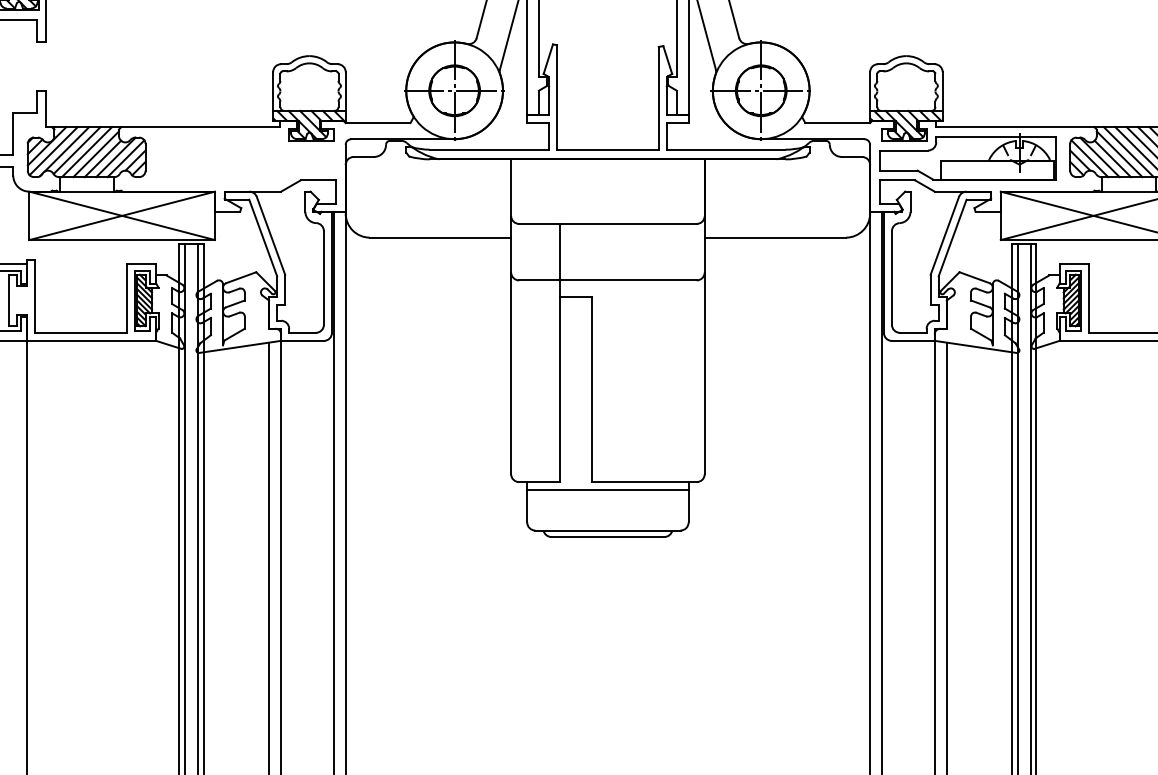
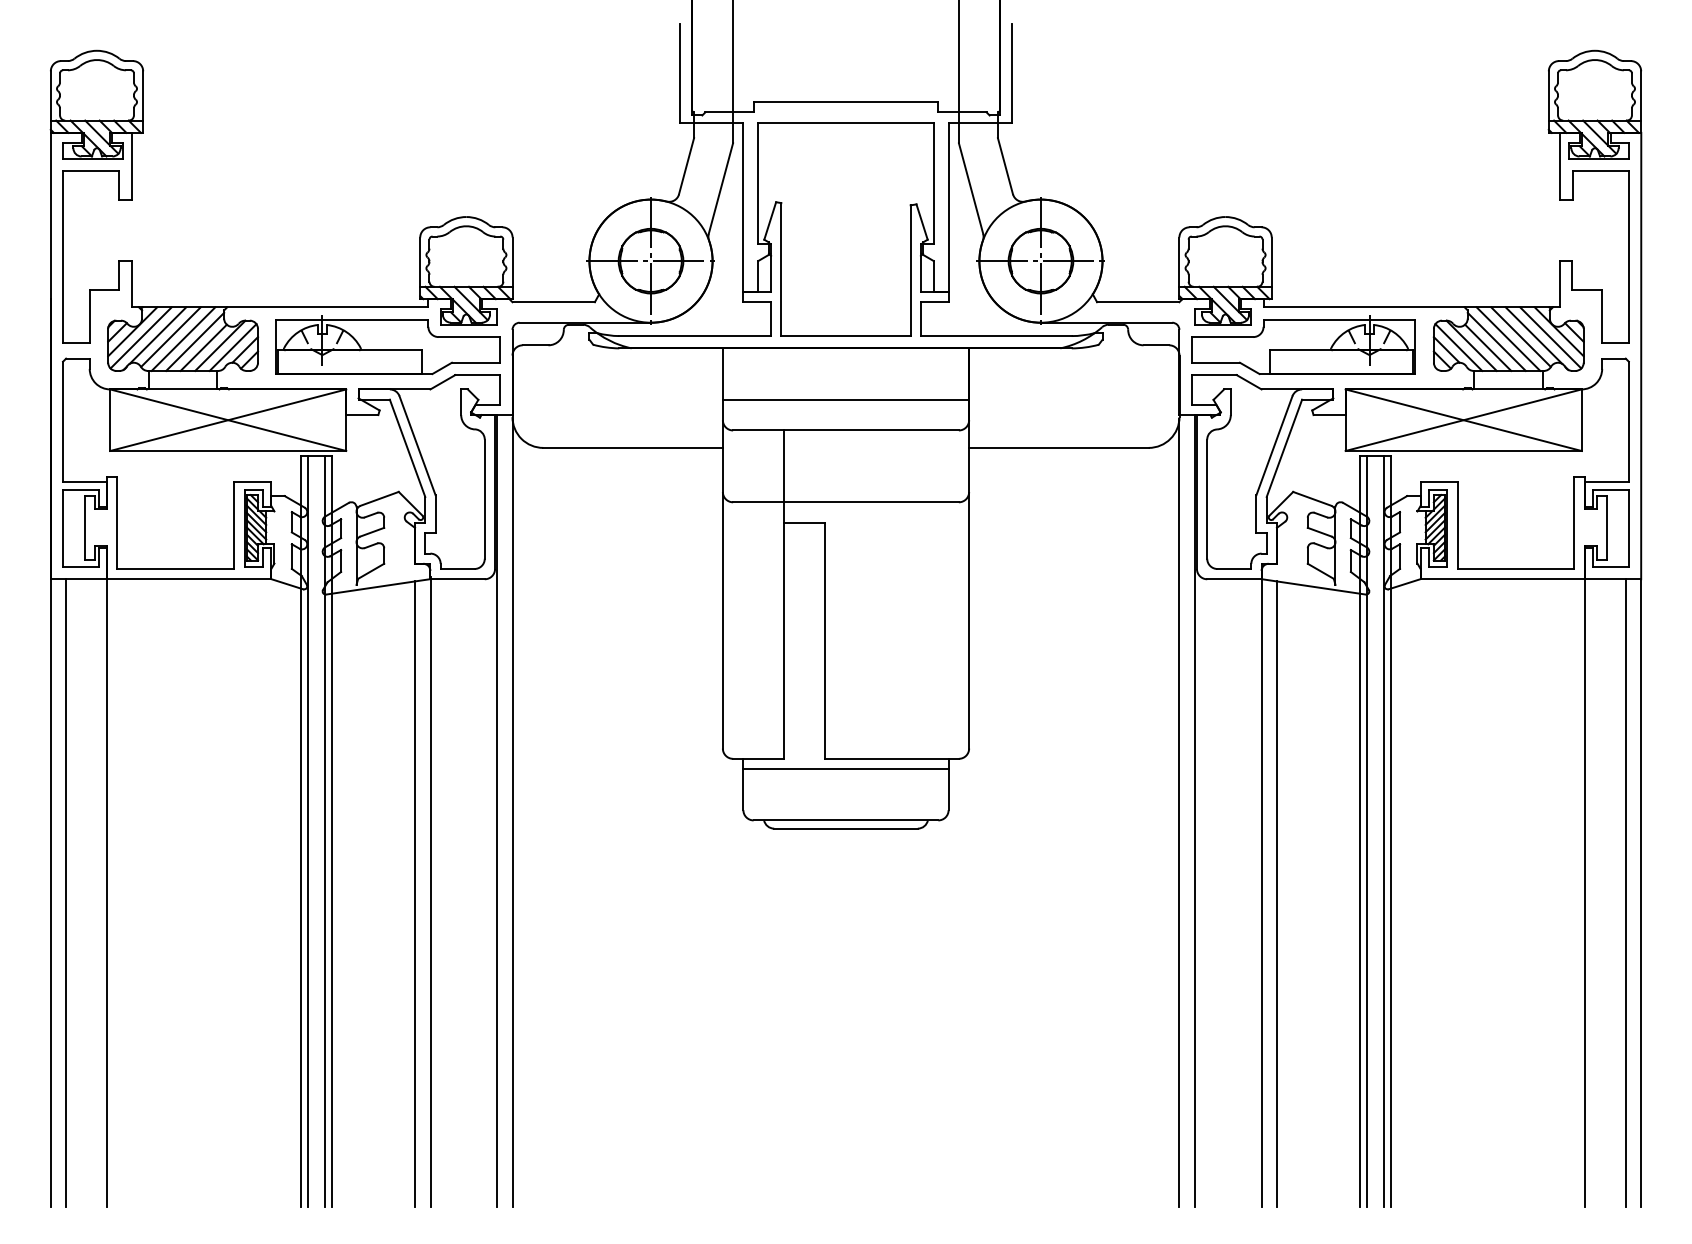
part: (247, 157) -> (387, 345), added
line: (607, 199) -> (845, 399), added

